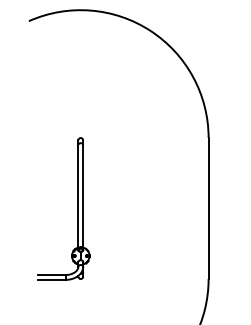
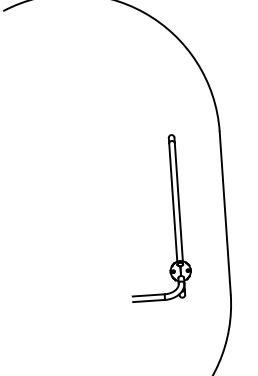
part: (77, 208) -> (173, 216), moved

